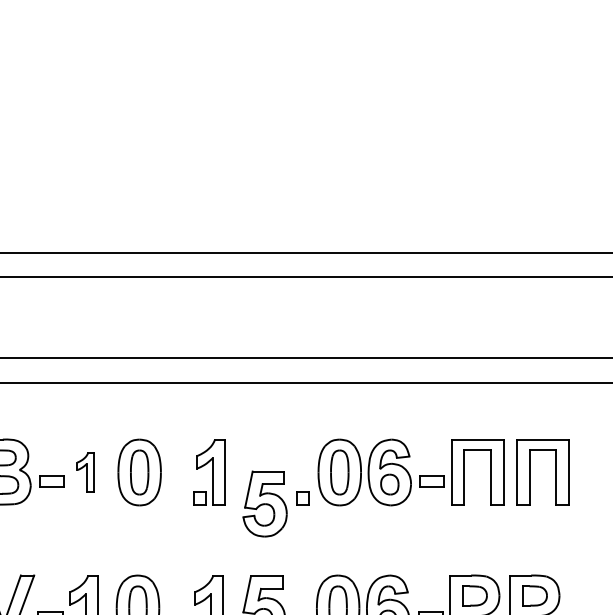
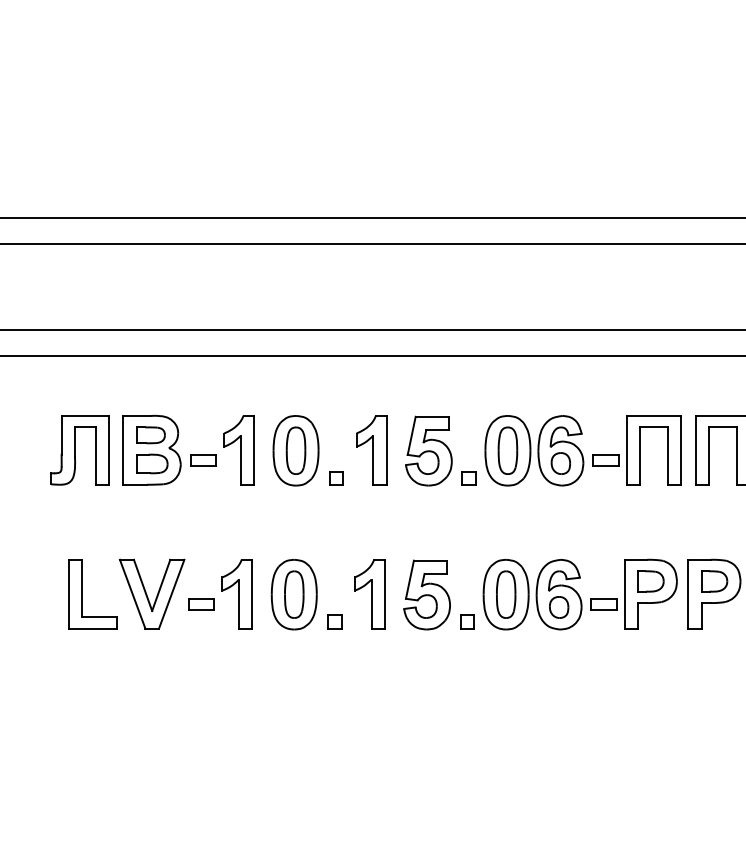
part: (85, 472) -> (238, 450), size x1.67
part: (199, 498) -> (336, 478), moved
part: (264, 503) -> (428, 450), moved

